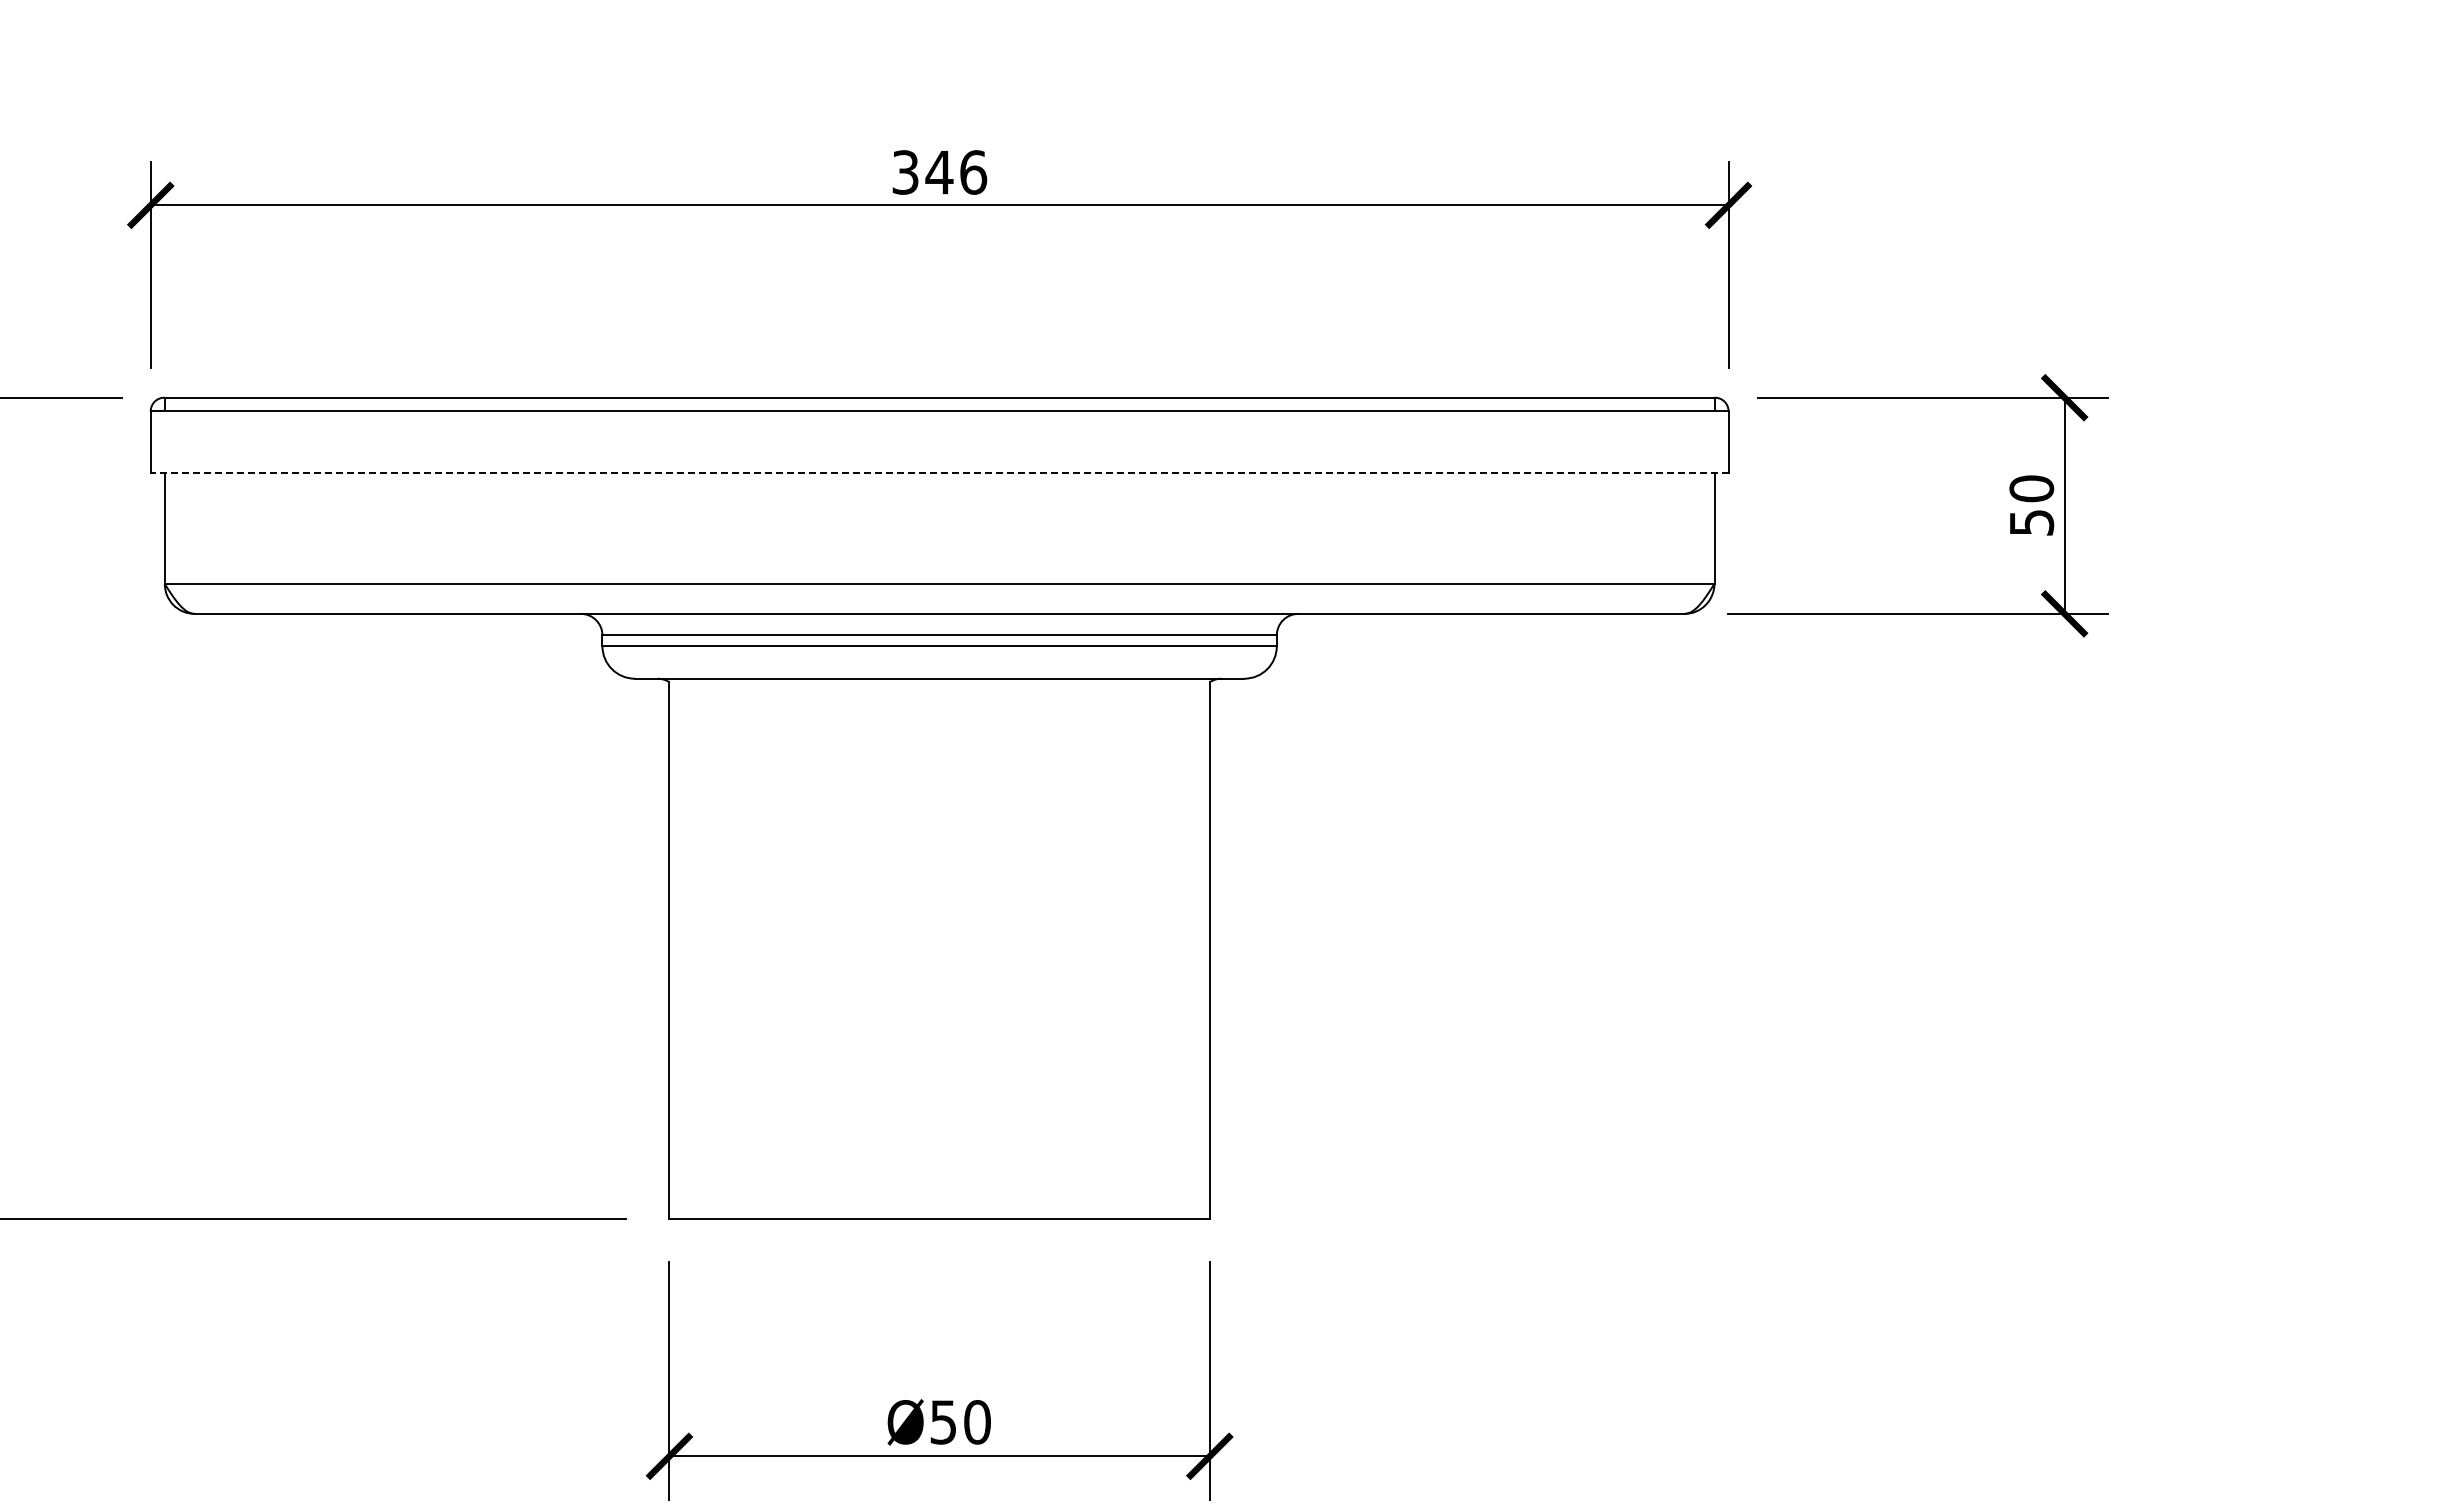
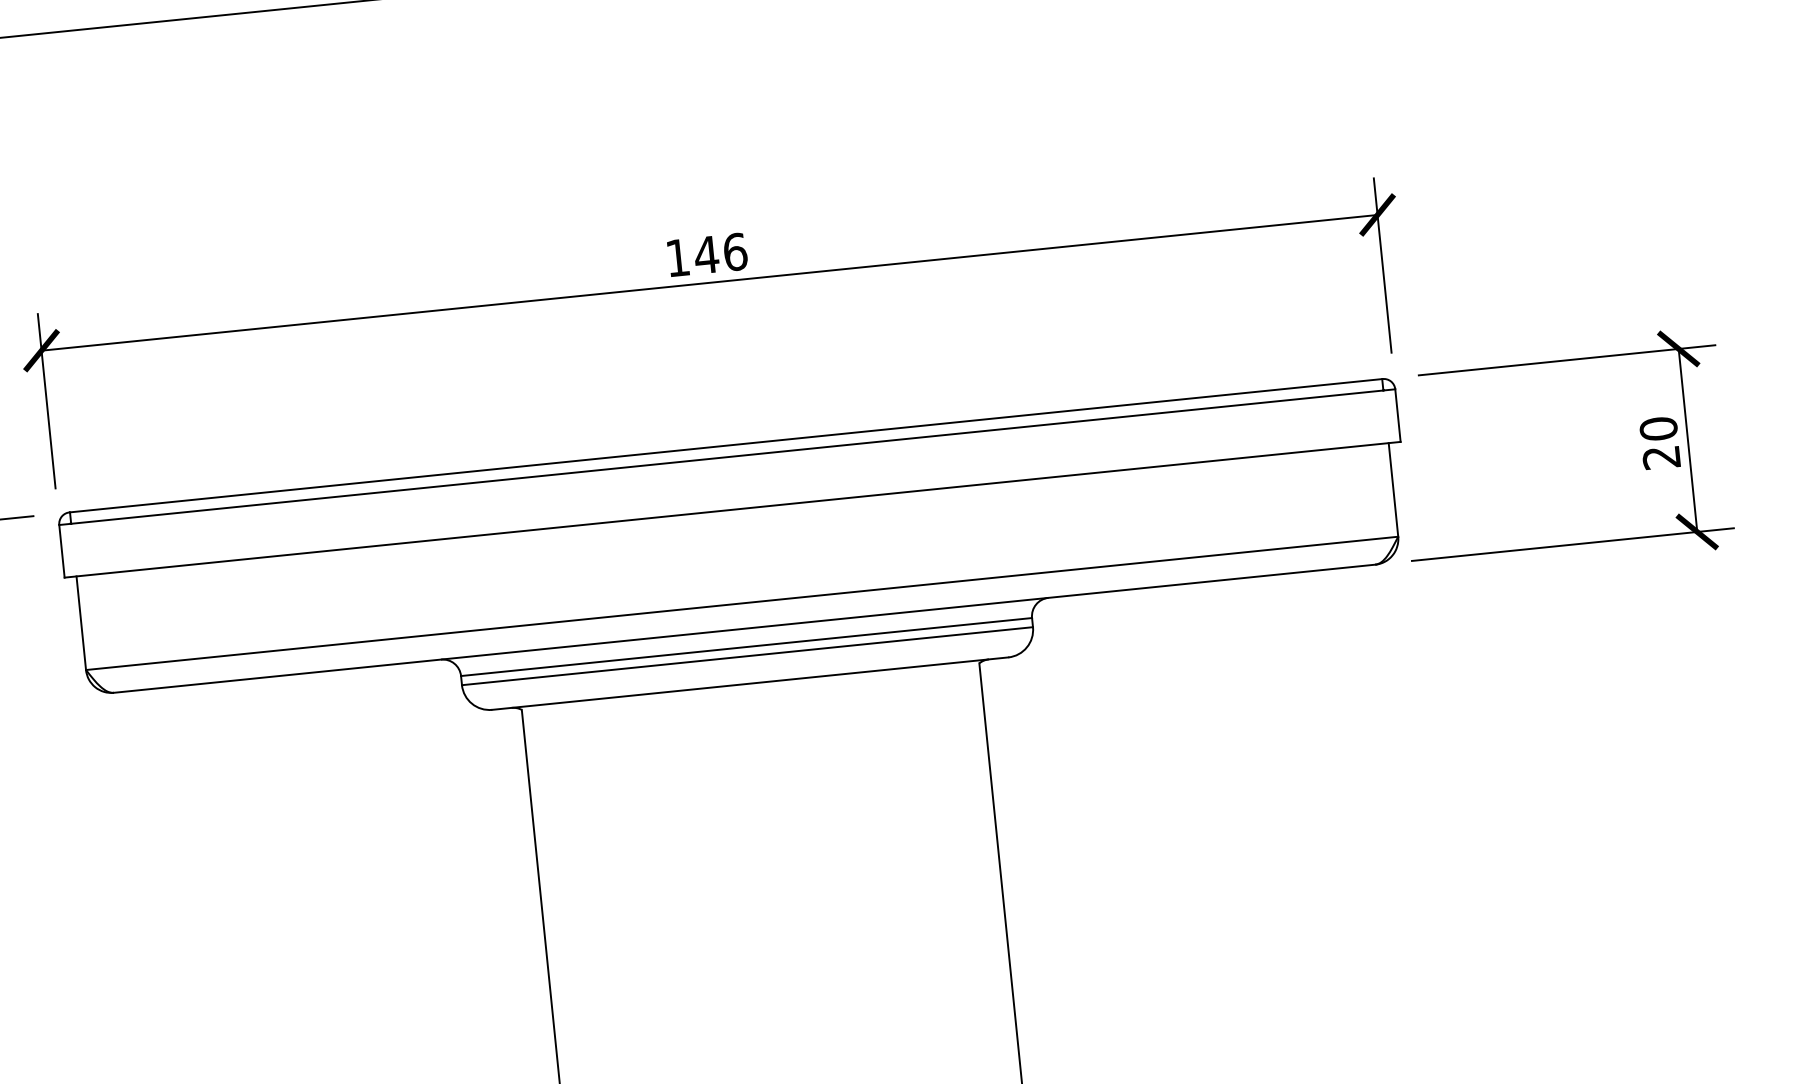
text: (905, 172) -> (677, 257), 346 -> 146
line: (939, 473) -> (732, 509), dashed -> solid
text: (2031, 522) -> (1661, 457), 50 -> 20

